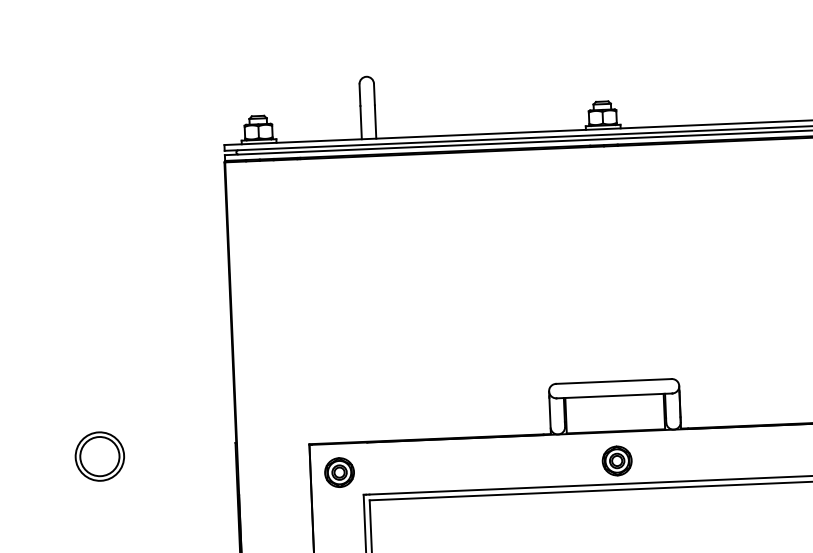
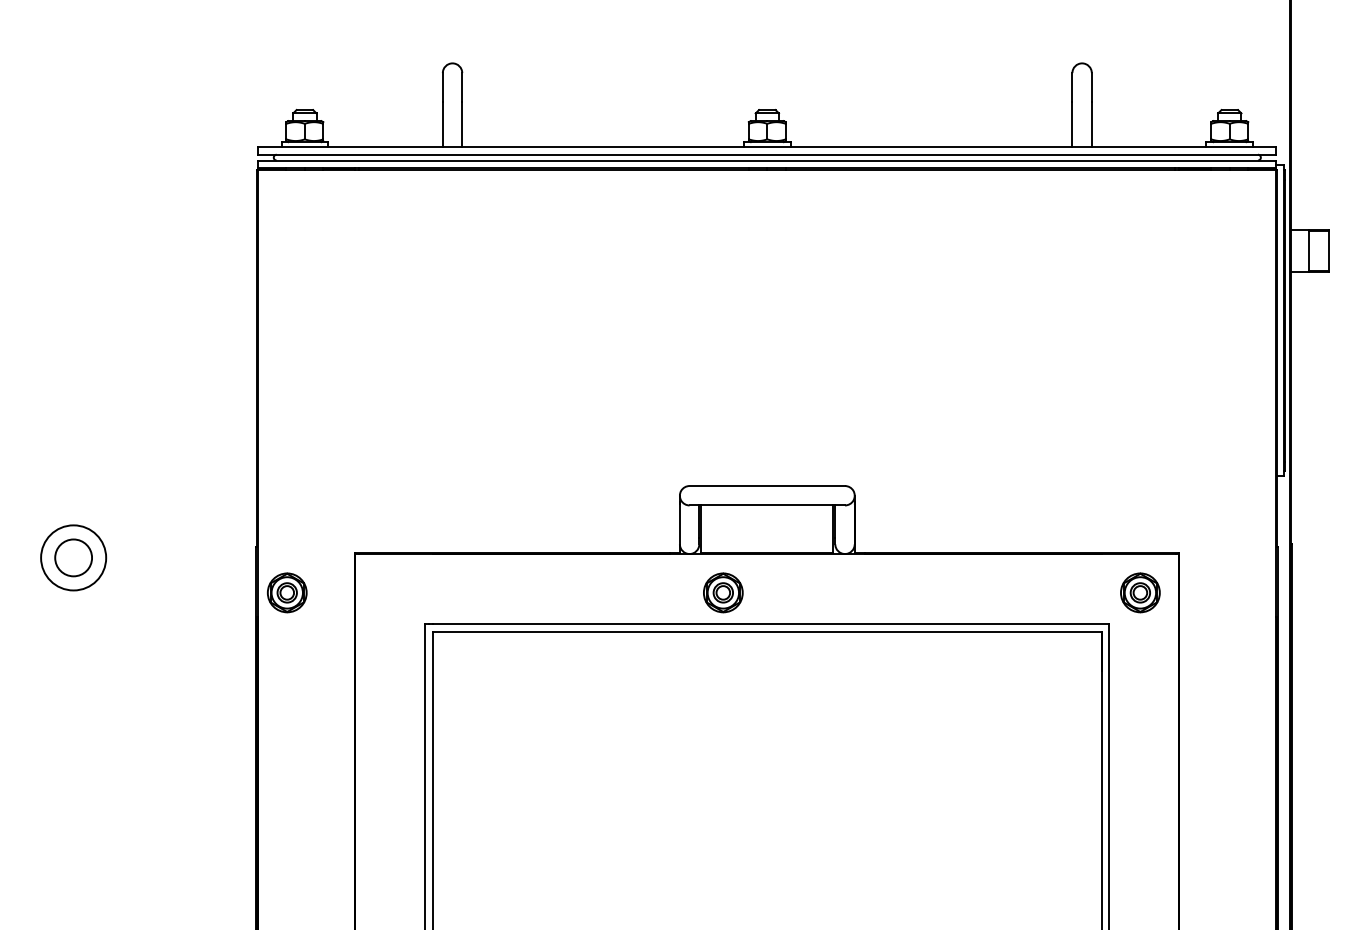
circle: (99, 456) -> (73, 557), size x0.7
part: (617, 460) -> (723, 592), moved
part: (339, 472) -> (287, 592), moved

